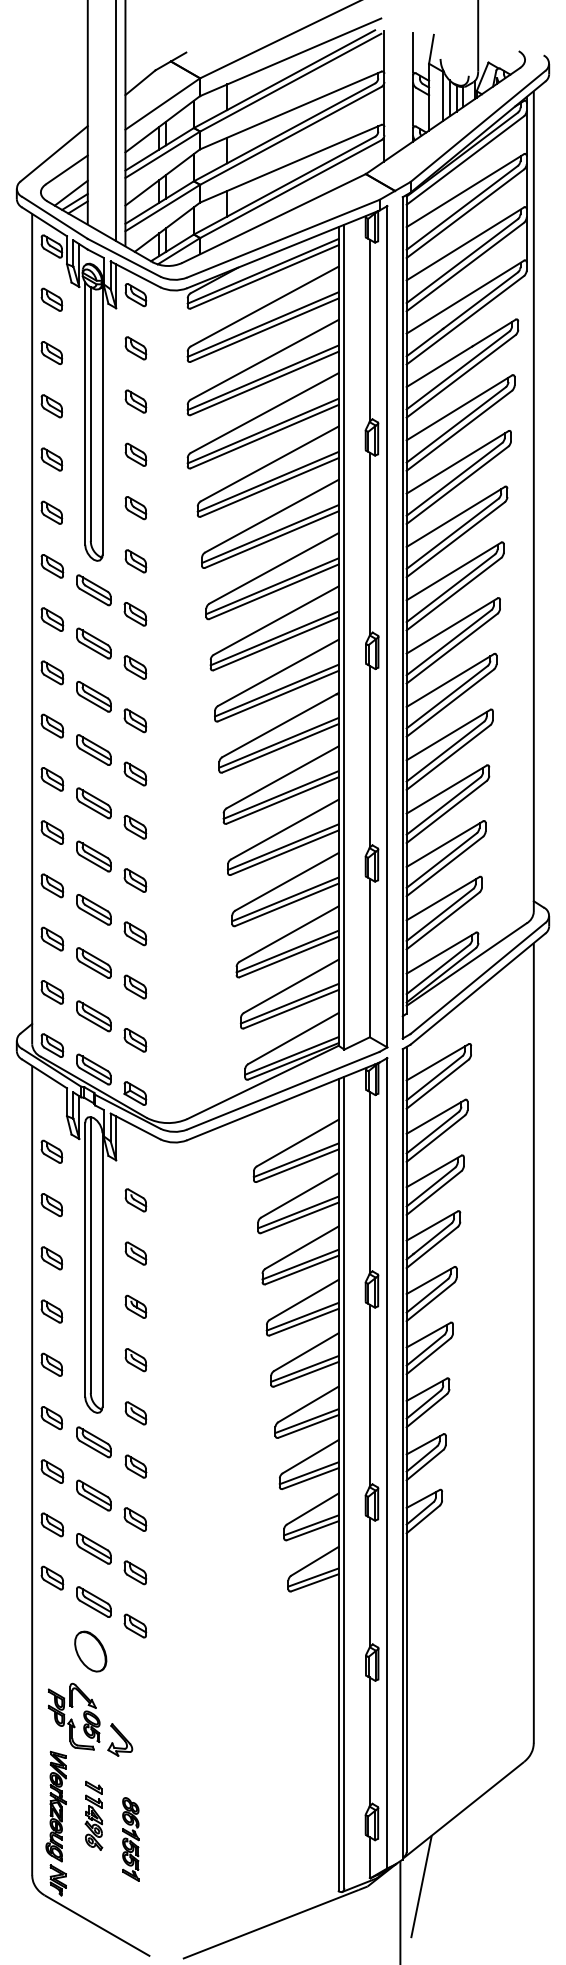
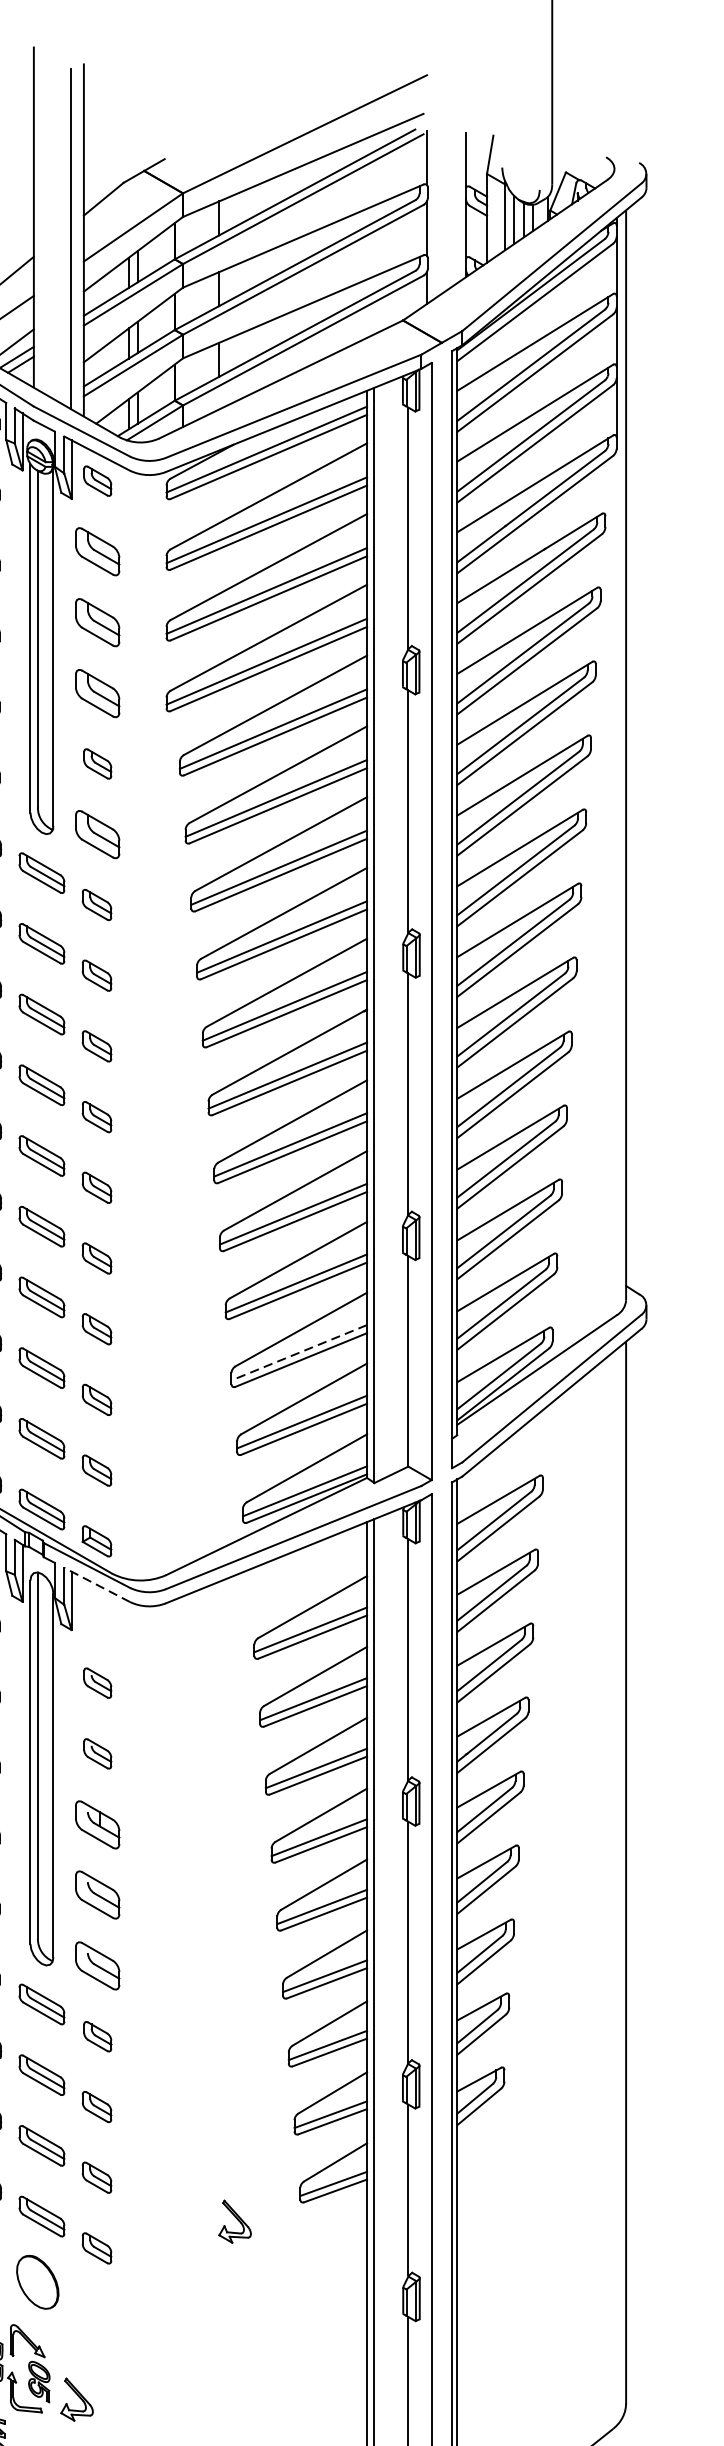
part: (135, 348) -> (97, 552), size x1.6
part: (135, 401) -> (97, 622), size x1.6
part: (135, 454) -> (97, 692), size x1.6
part: (135, 561) -> (97, 834), size x1.6
line: (287, 951) -> (299, 1352), solid -> dashed
line: (135, 1126) -> (97, 1585), solid -> dashed
part: (135, 1306) -> (97, 1824), size x1.6
part: (135, 1360) -> (97, 1895), size x1.6
part: (135, 1413) -> (97, 1966), size x1.6
part: (239, 1605) -> (235, 2221), added

